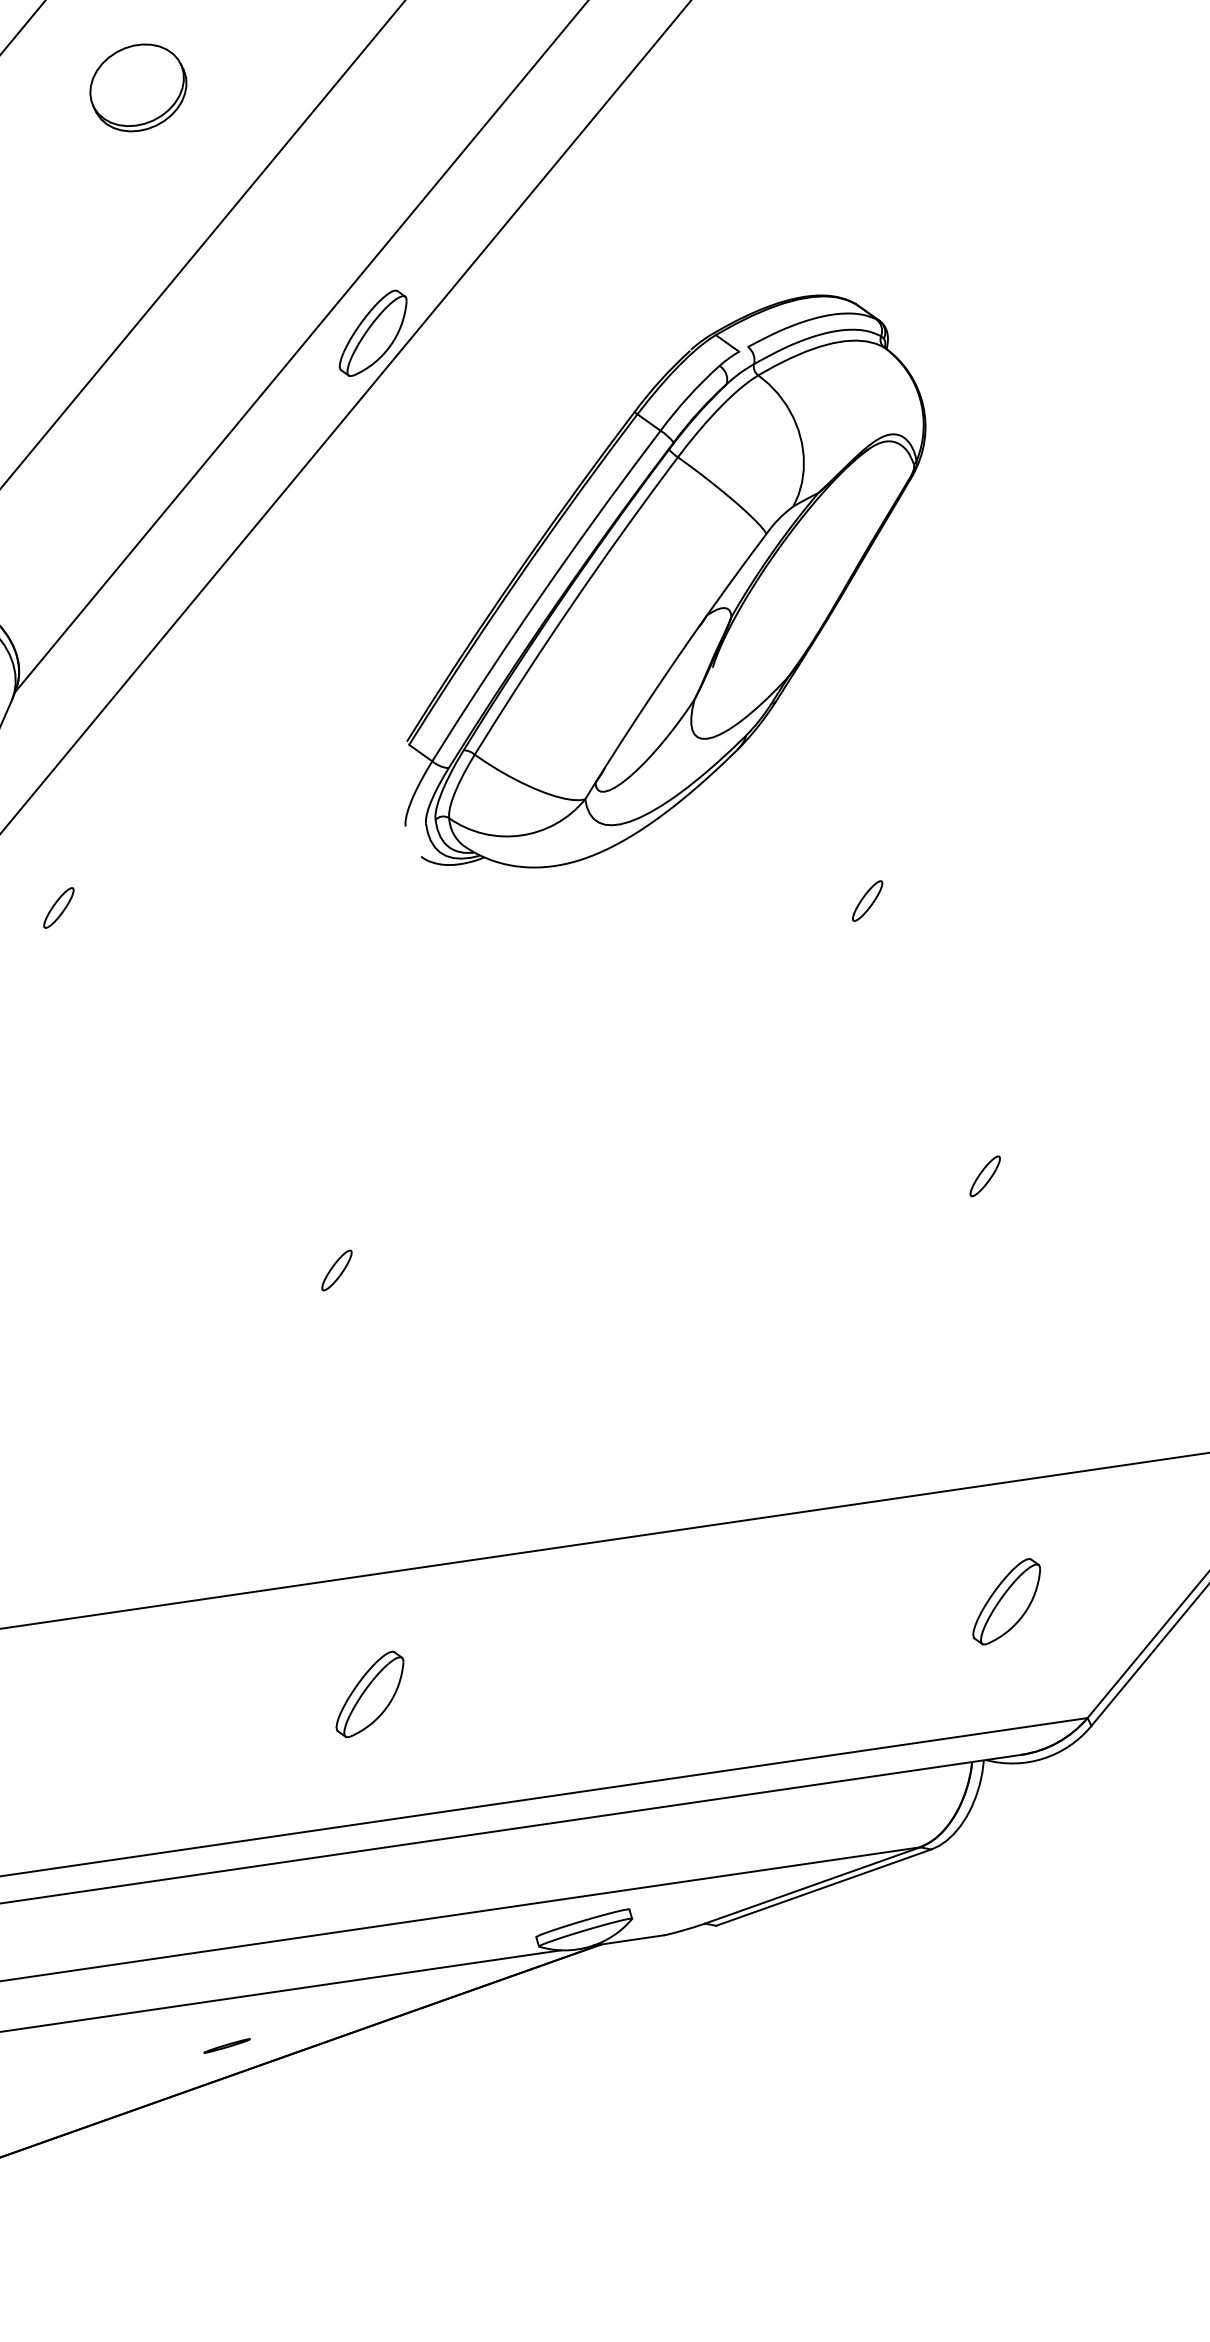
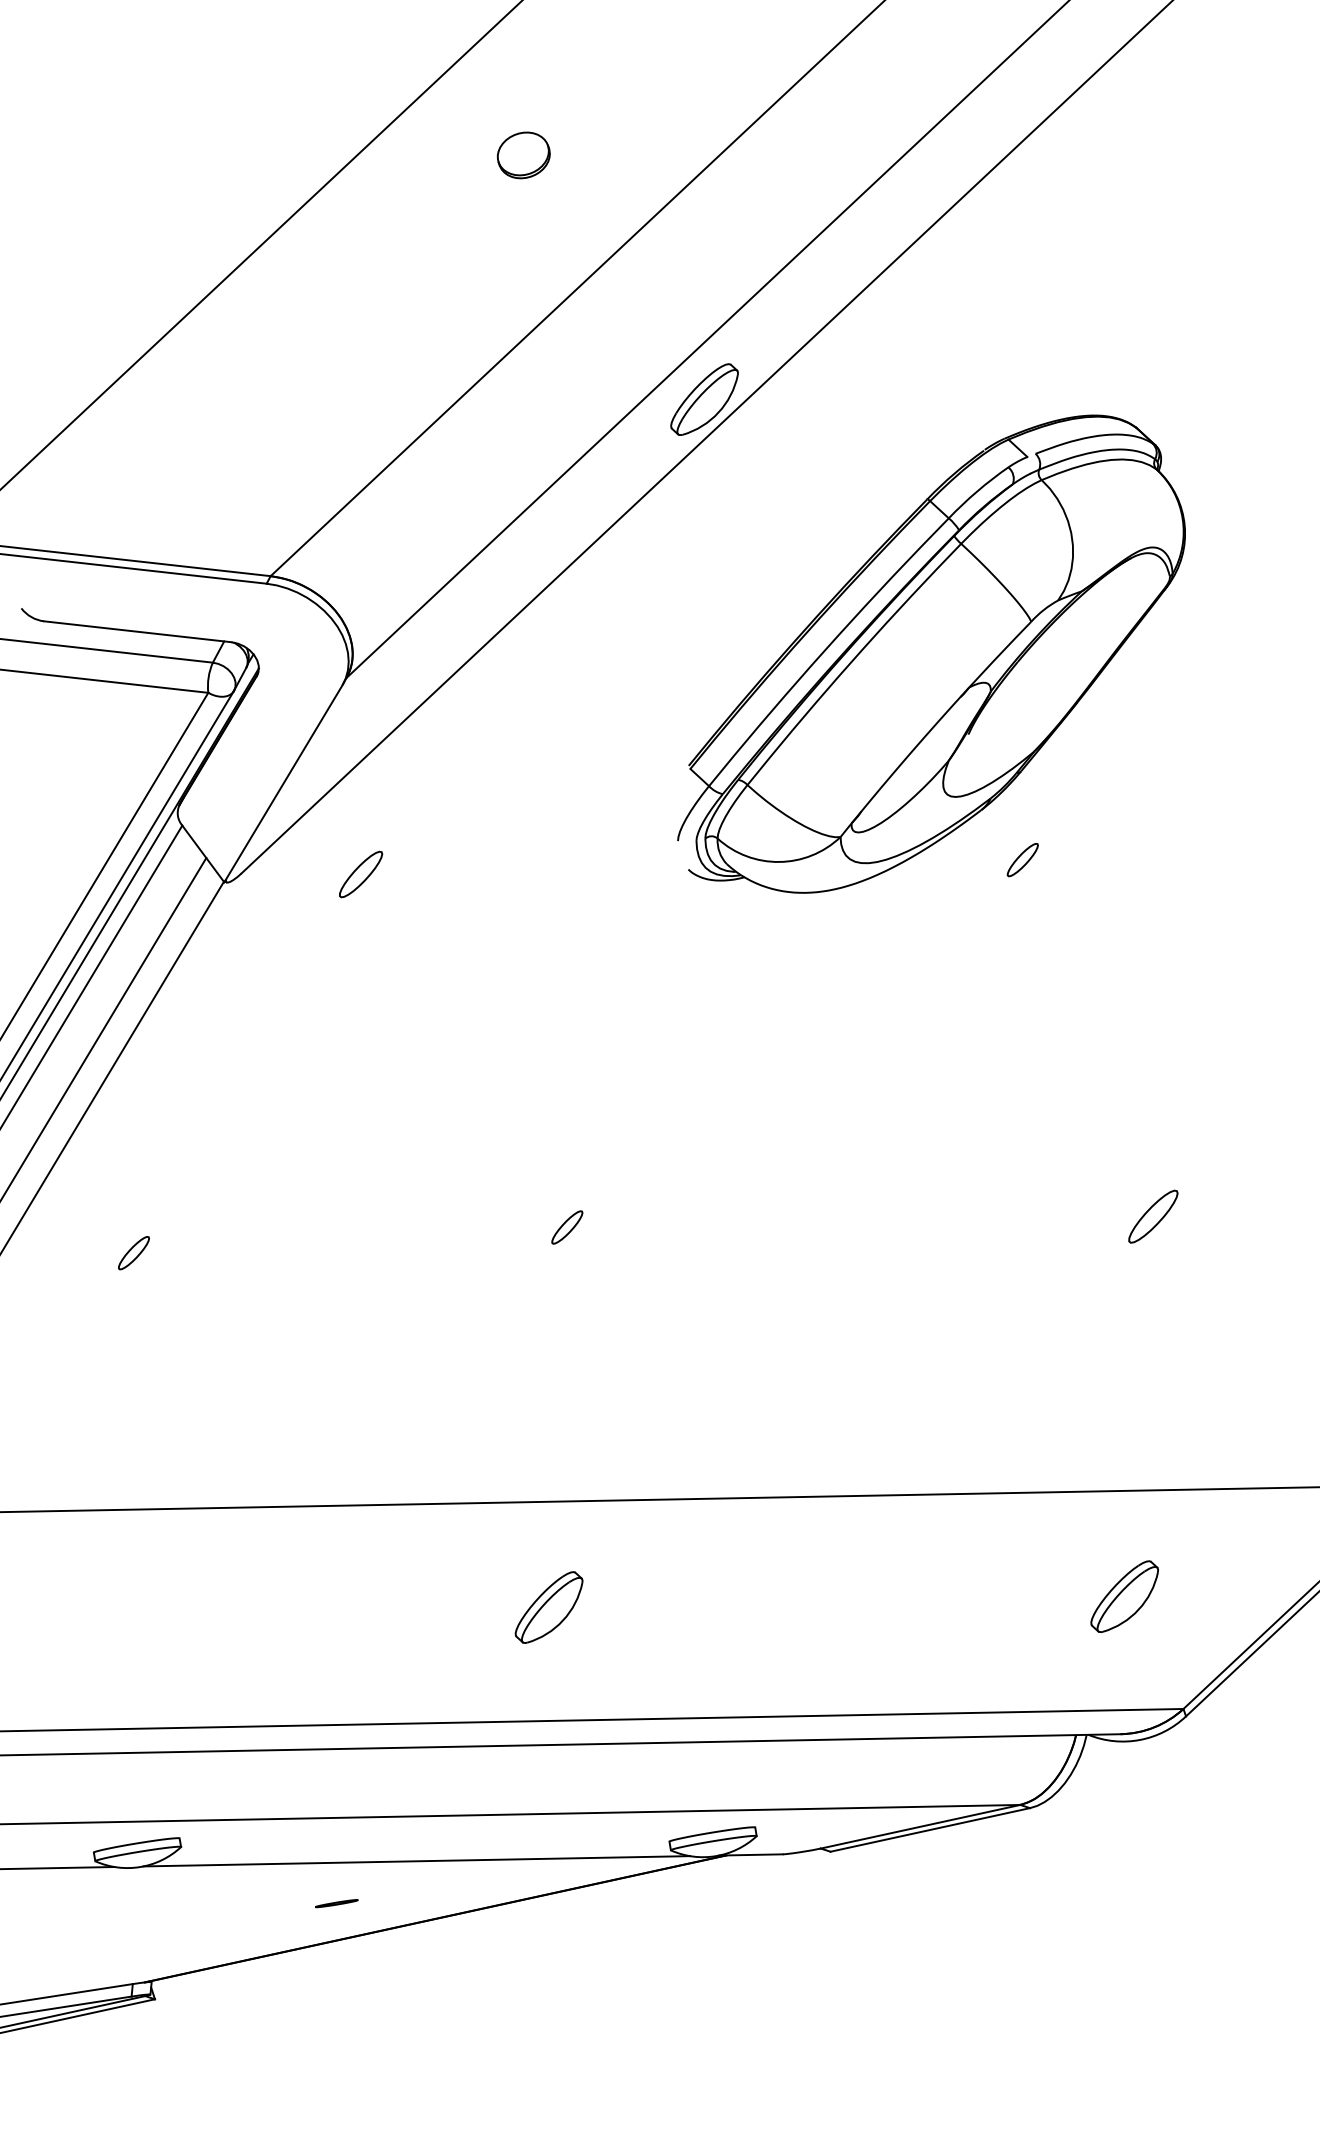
part: (138, 88) -> (523, 155), size x0.6
part: (867, 901) -> (1022, 860), moved
part: (59, 907) -> (361, 874), size x1.4
part: (985, 1176) -> (1153, 1216), size x1.6
part: (226, 2045) -> (336, 1903), moved

